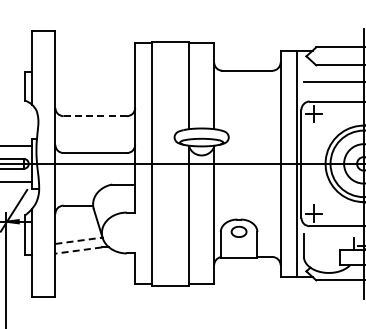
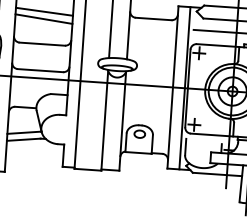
line: (95, 70) -> (44, 11), added
line: (95, 81) -> (44, 19), added
line: (95, 116) -> (42, 44), dashed -> solid
line: (79, 240) -> (24, 132), dashed -> solid
line: (78, 250) -> (23, 139), dashed -> solid

